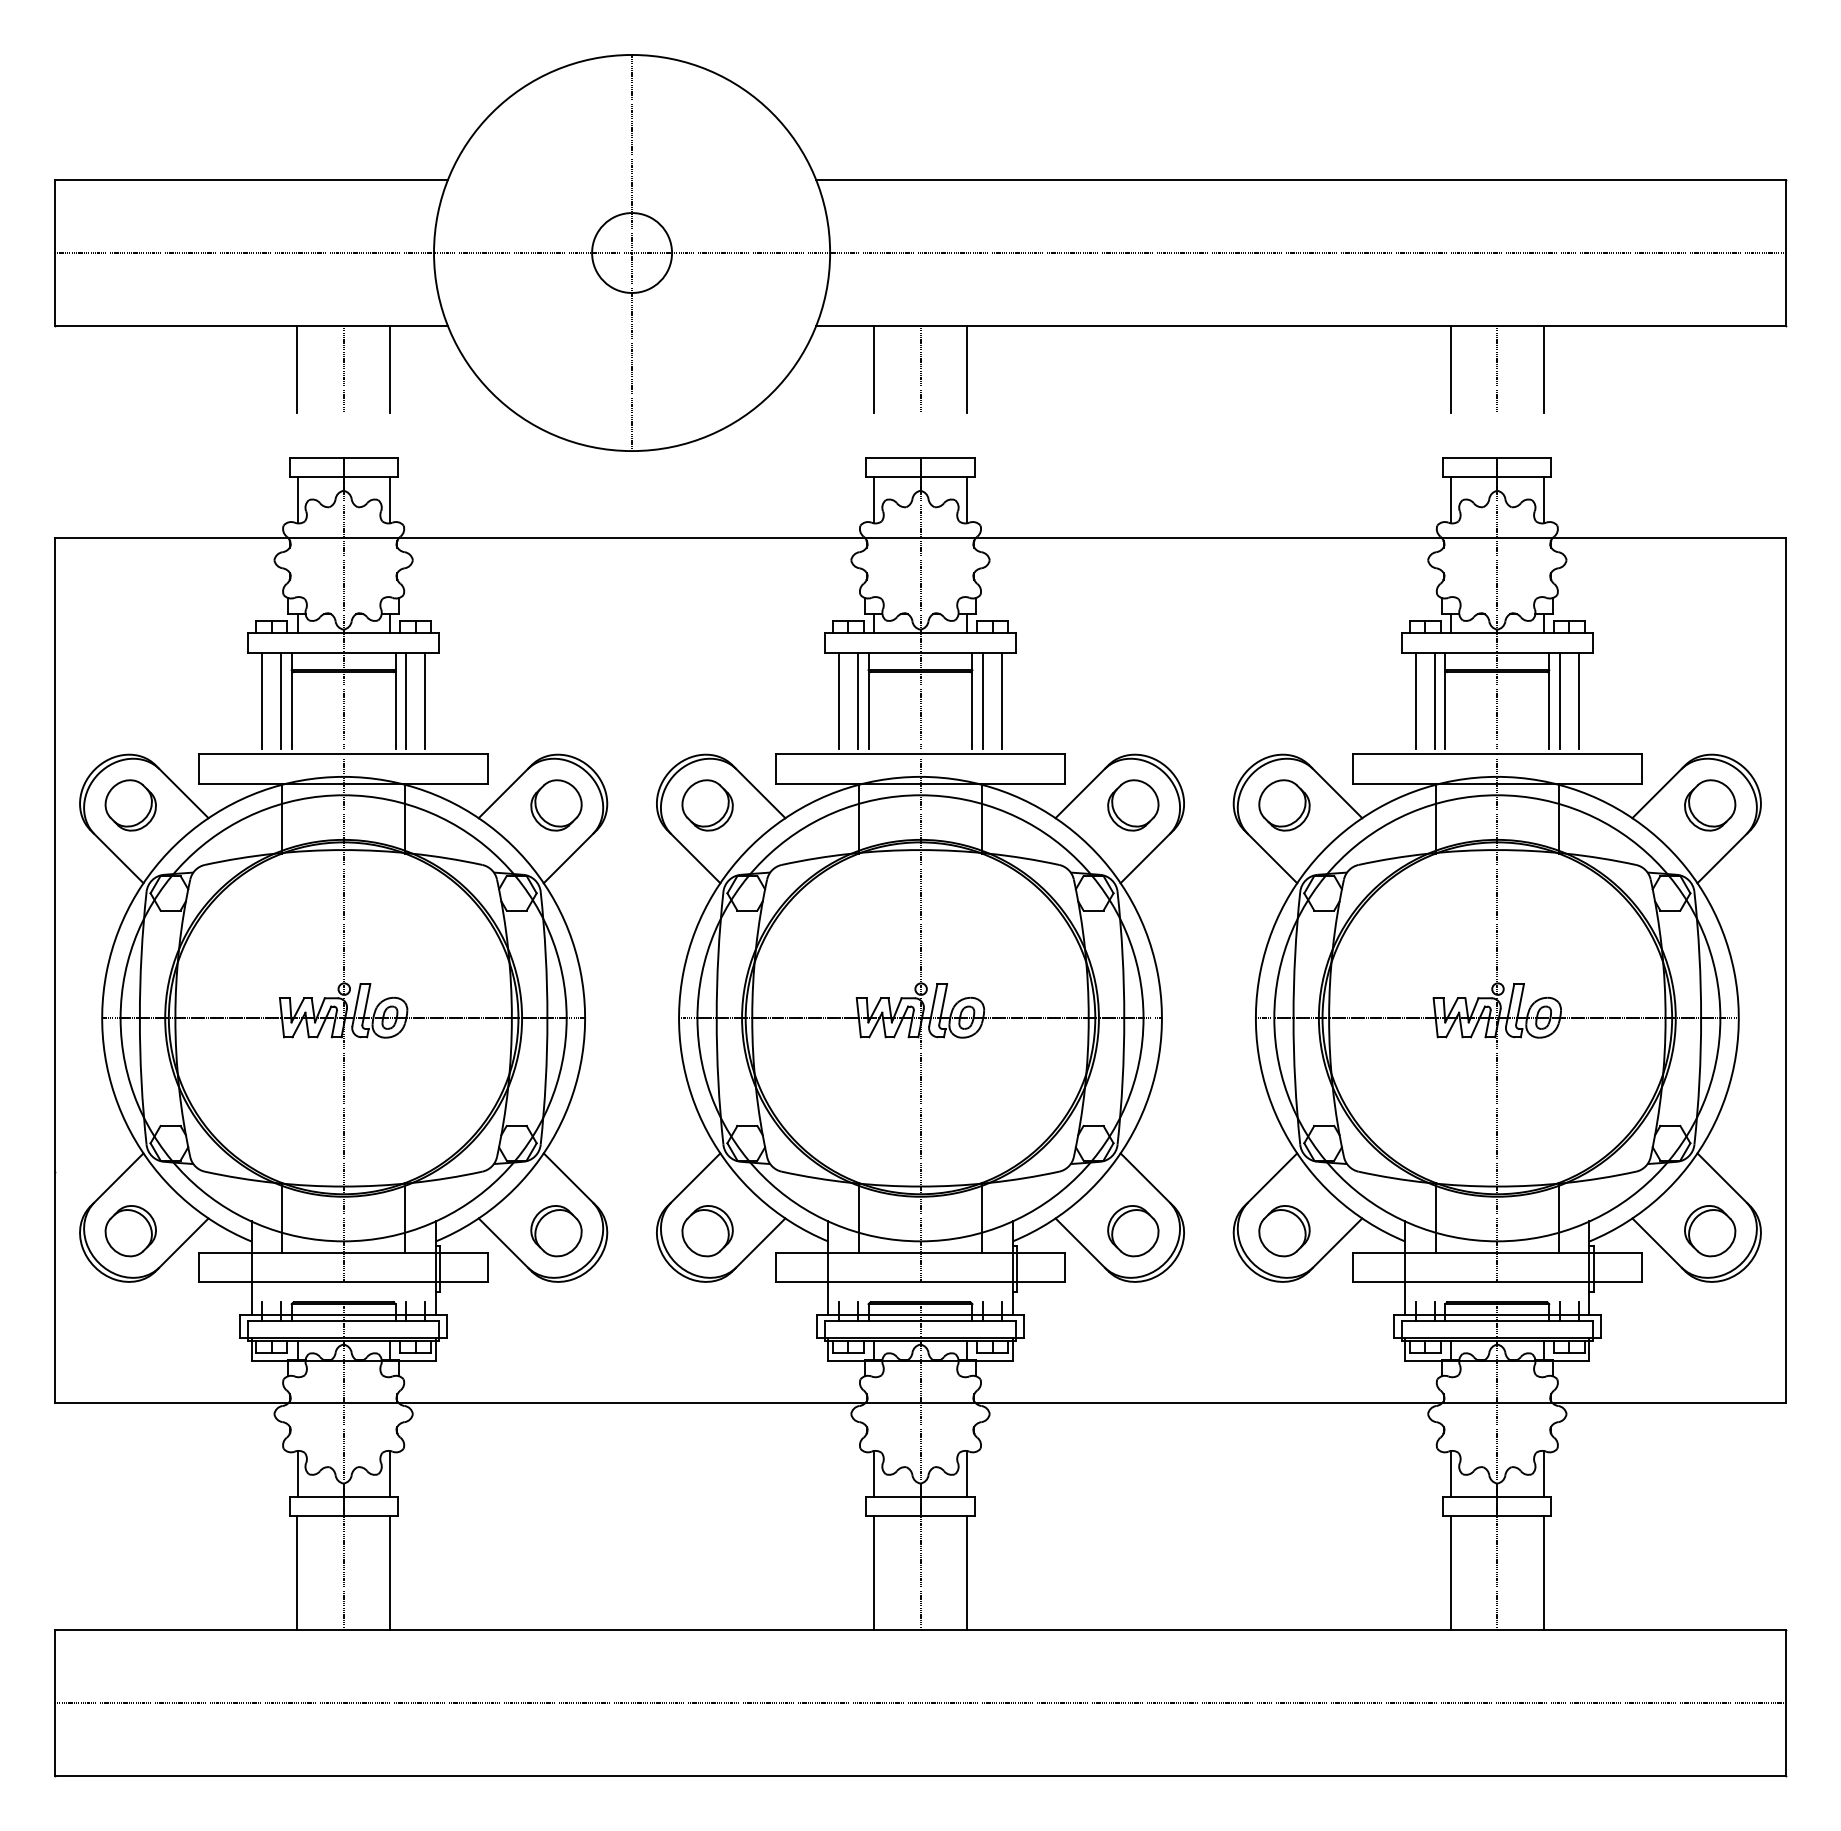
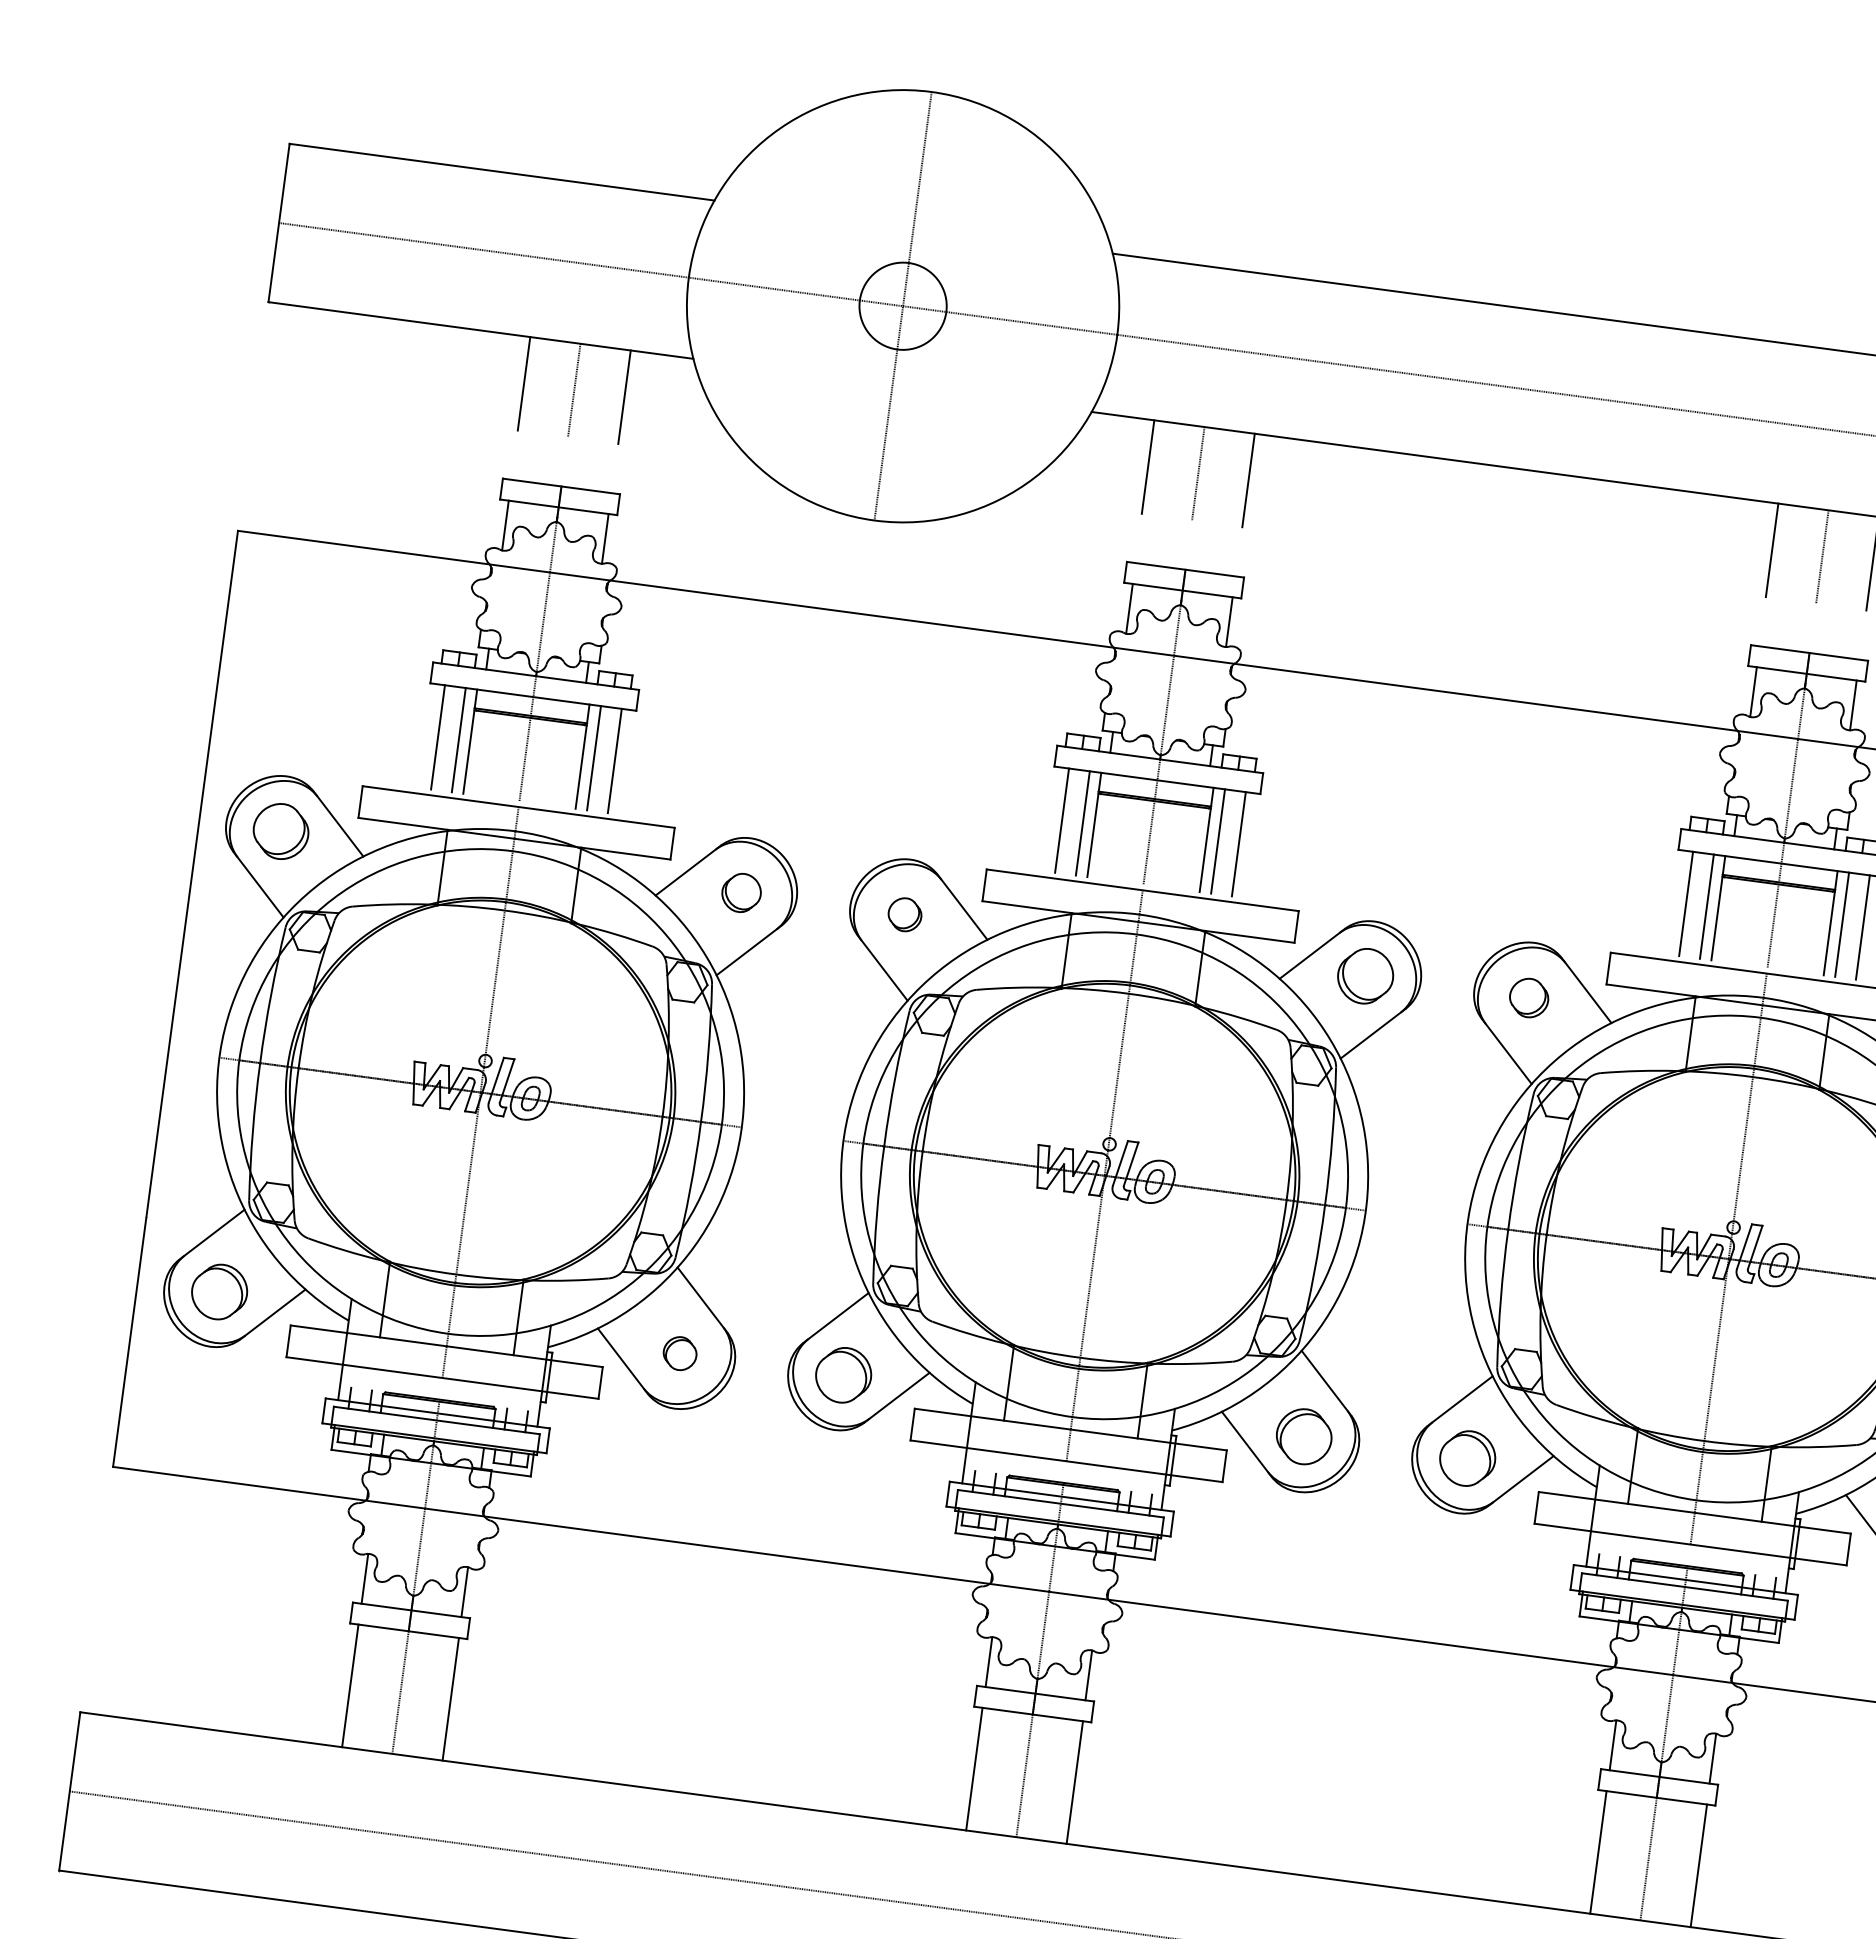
part: (556, 805) -> (741, 893), size x0.7
part: (707, 805) -> (904, 914), size x0.6
part: (1284, 805) -> (1529, 998), size x0.7
part: (556, 1231) -> (680, 1353), size x0.6

